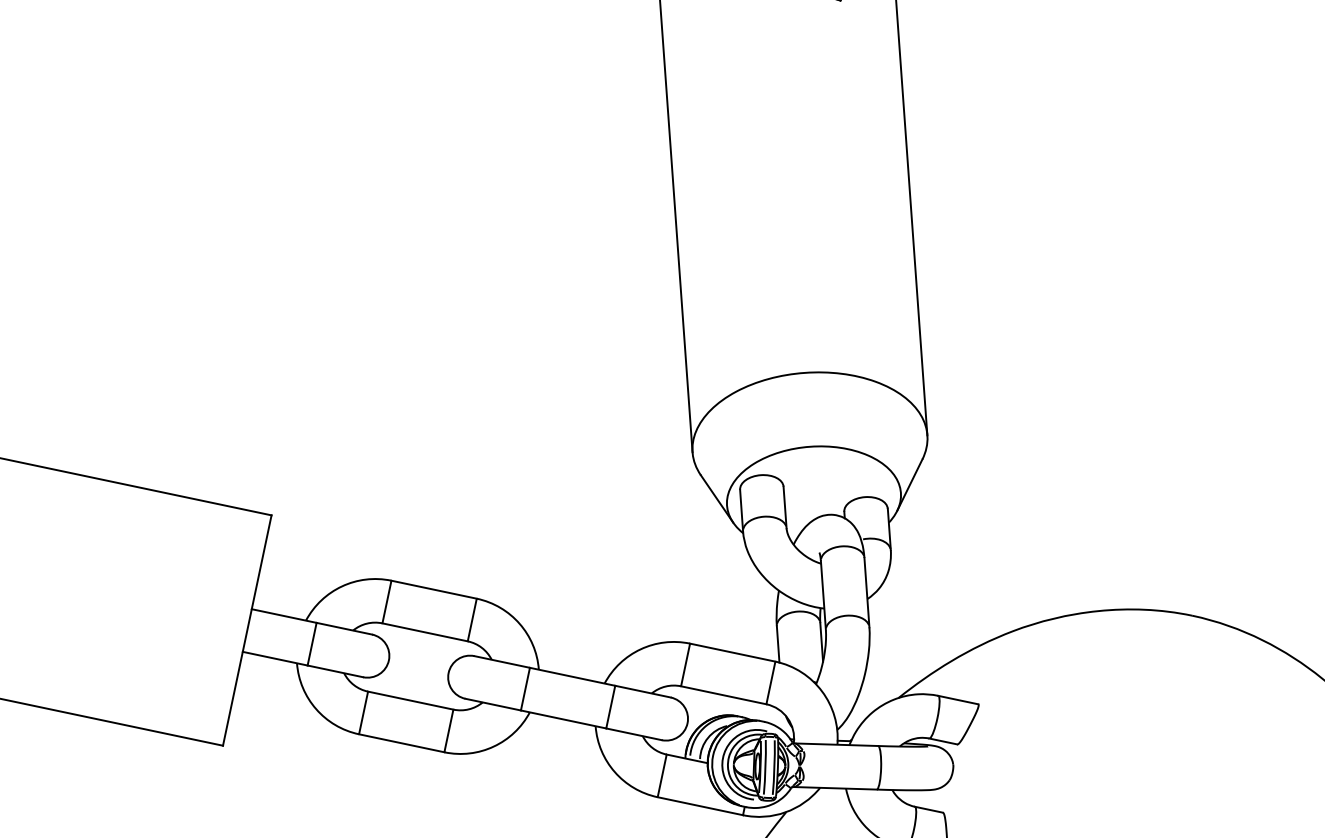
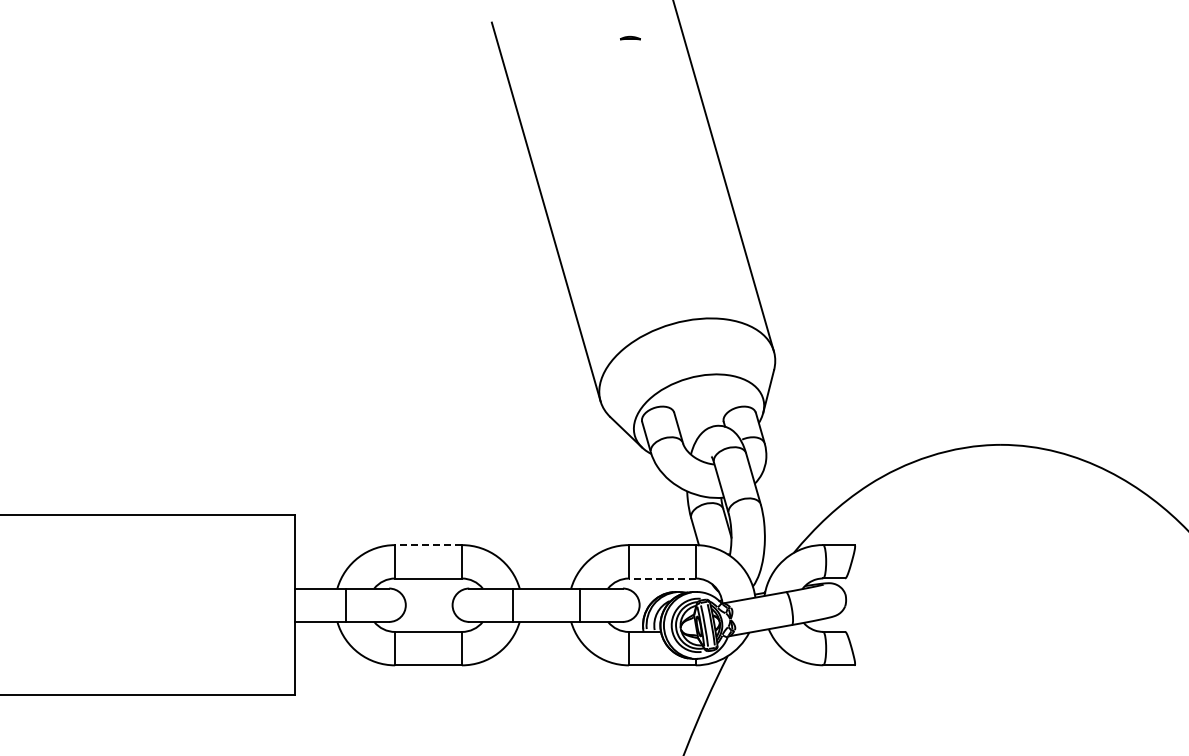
line: (433, 590) -> (428, 545), solid -> dashed
line: (722, 695) -> (661, 578), solid -> dashed

